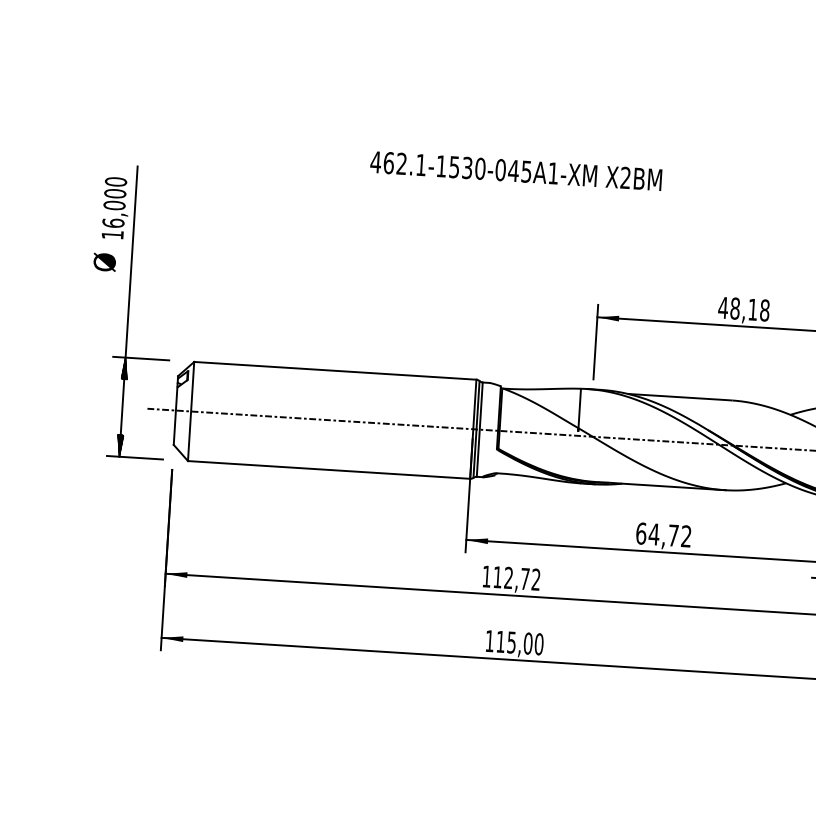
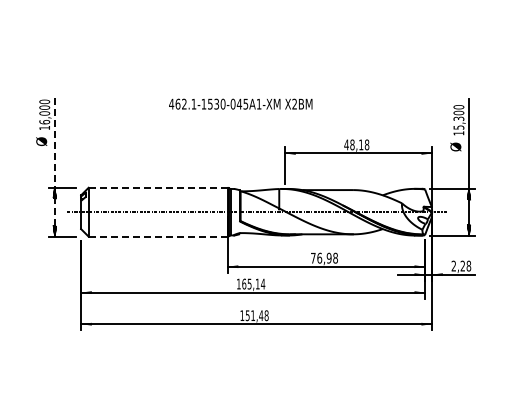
text: (515, 169) -> (240, 103), moved
line: (127, 312) -> (54, 165), solid -> dashed
line: (336, 370) -> (158, 187), solid -> dashed
line: (329, 469) -> (158, 236), solid -> dashed
text: (664, 533) -> (324, 257), 64,72 -> 76,98
text: (516, 577) -> (253, 283), 112,72 -> 165,14
text: (518, 642) -> (256, 315), 115,00 -> 151,48

